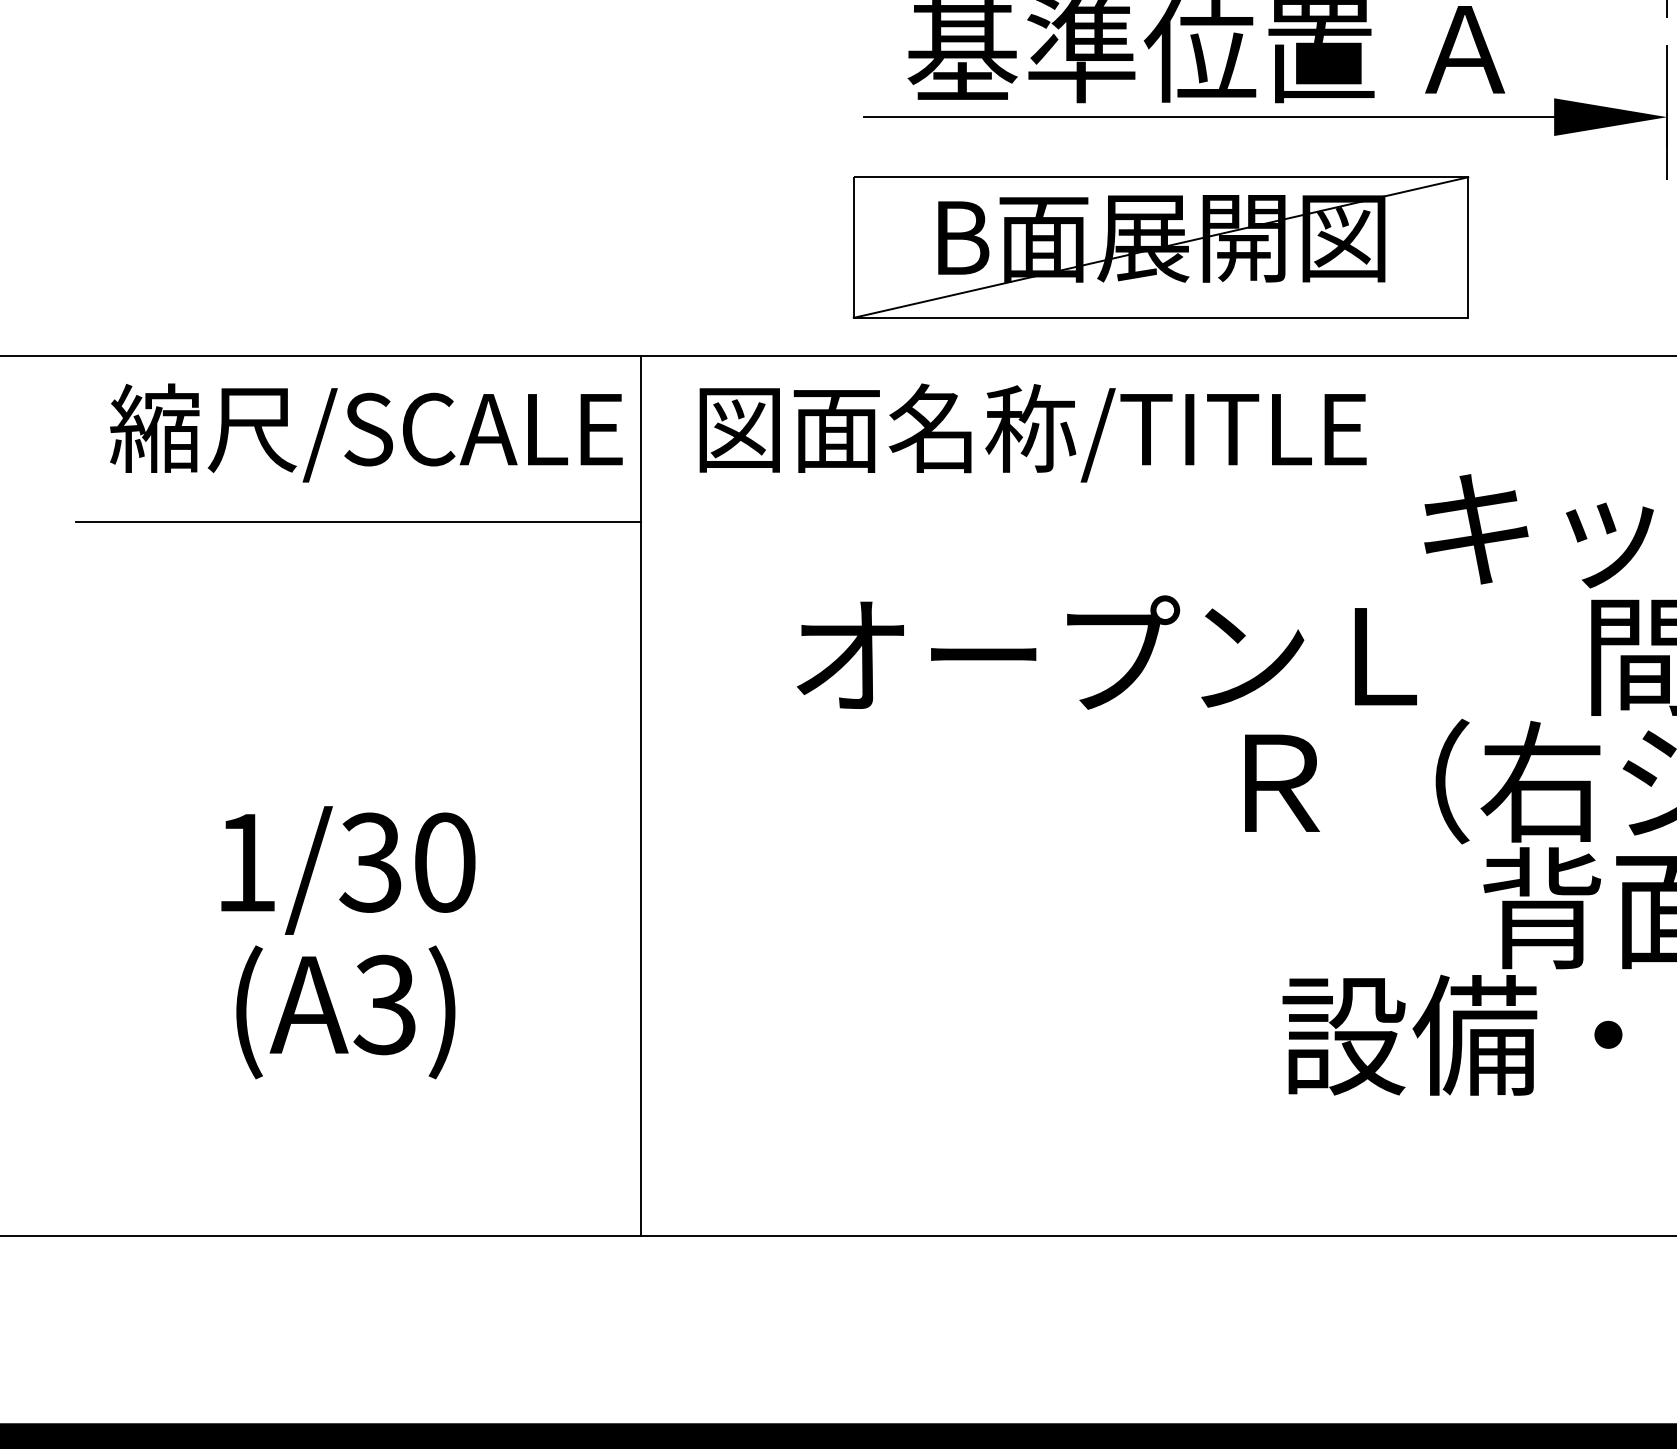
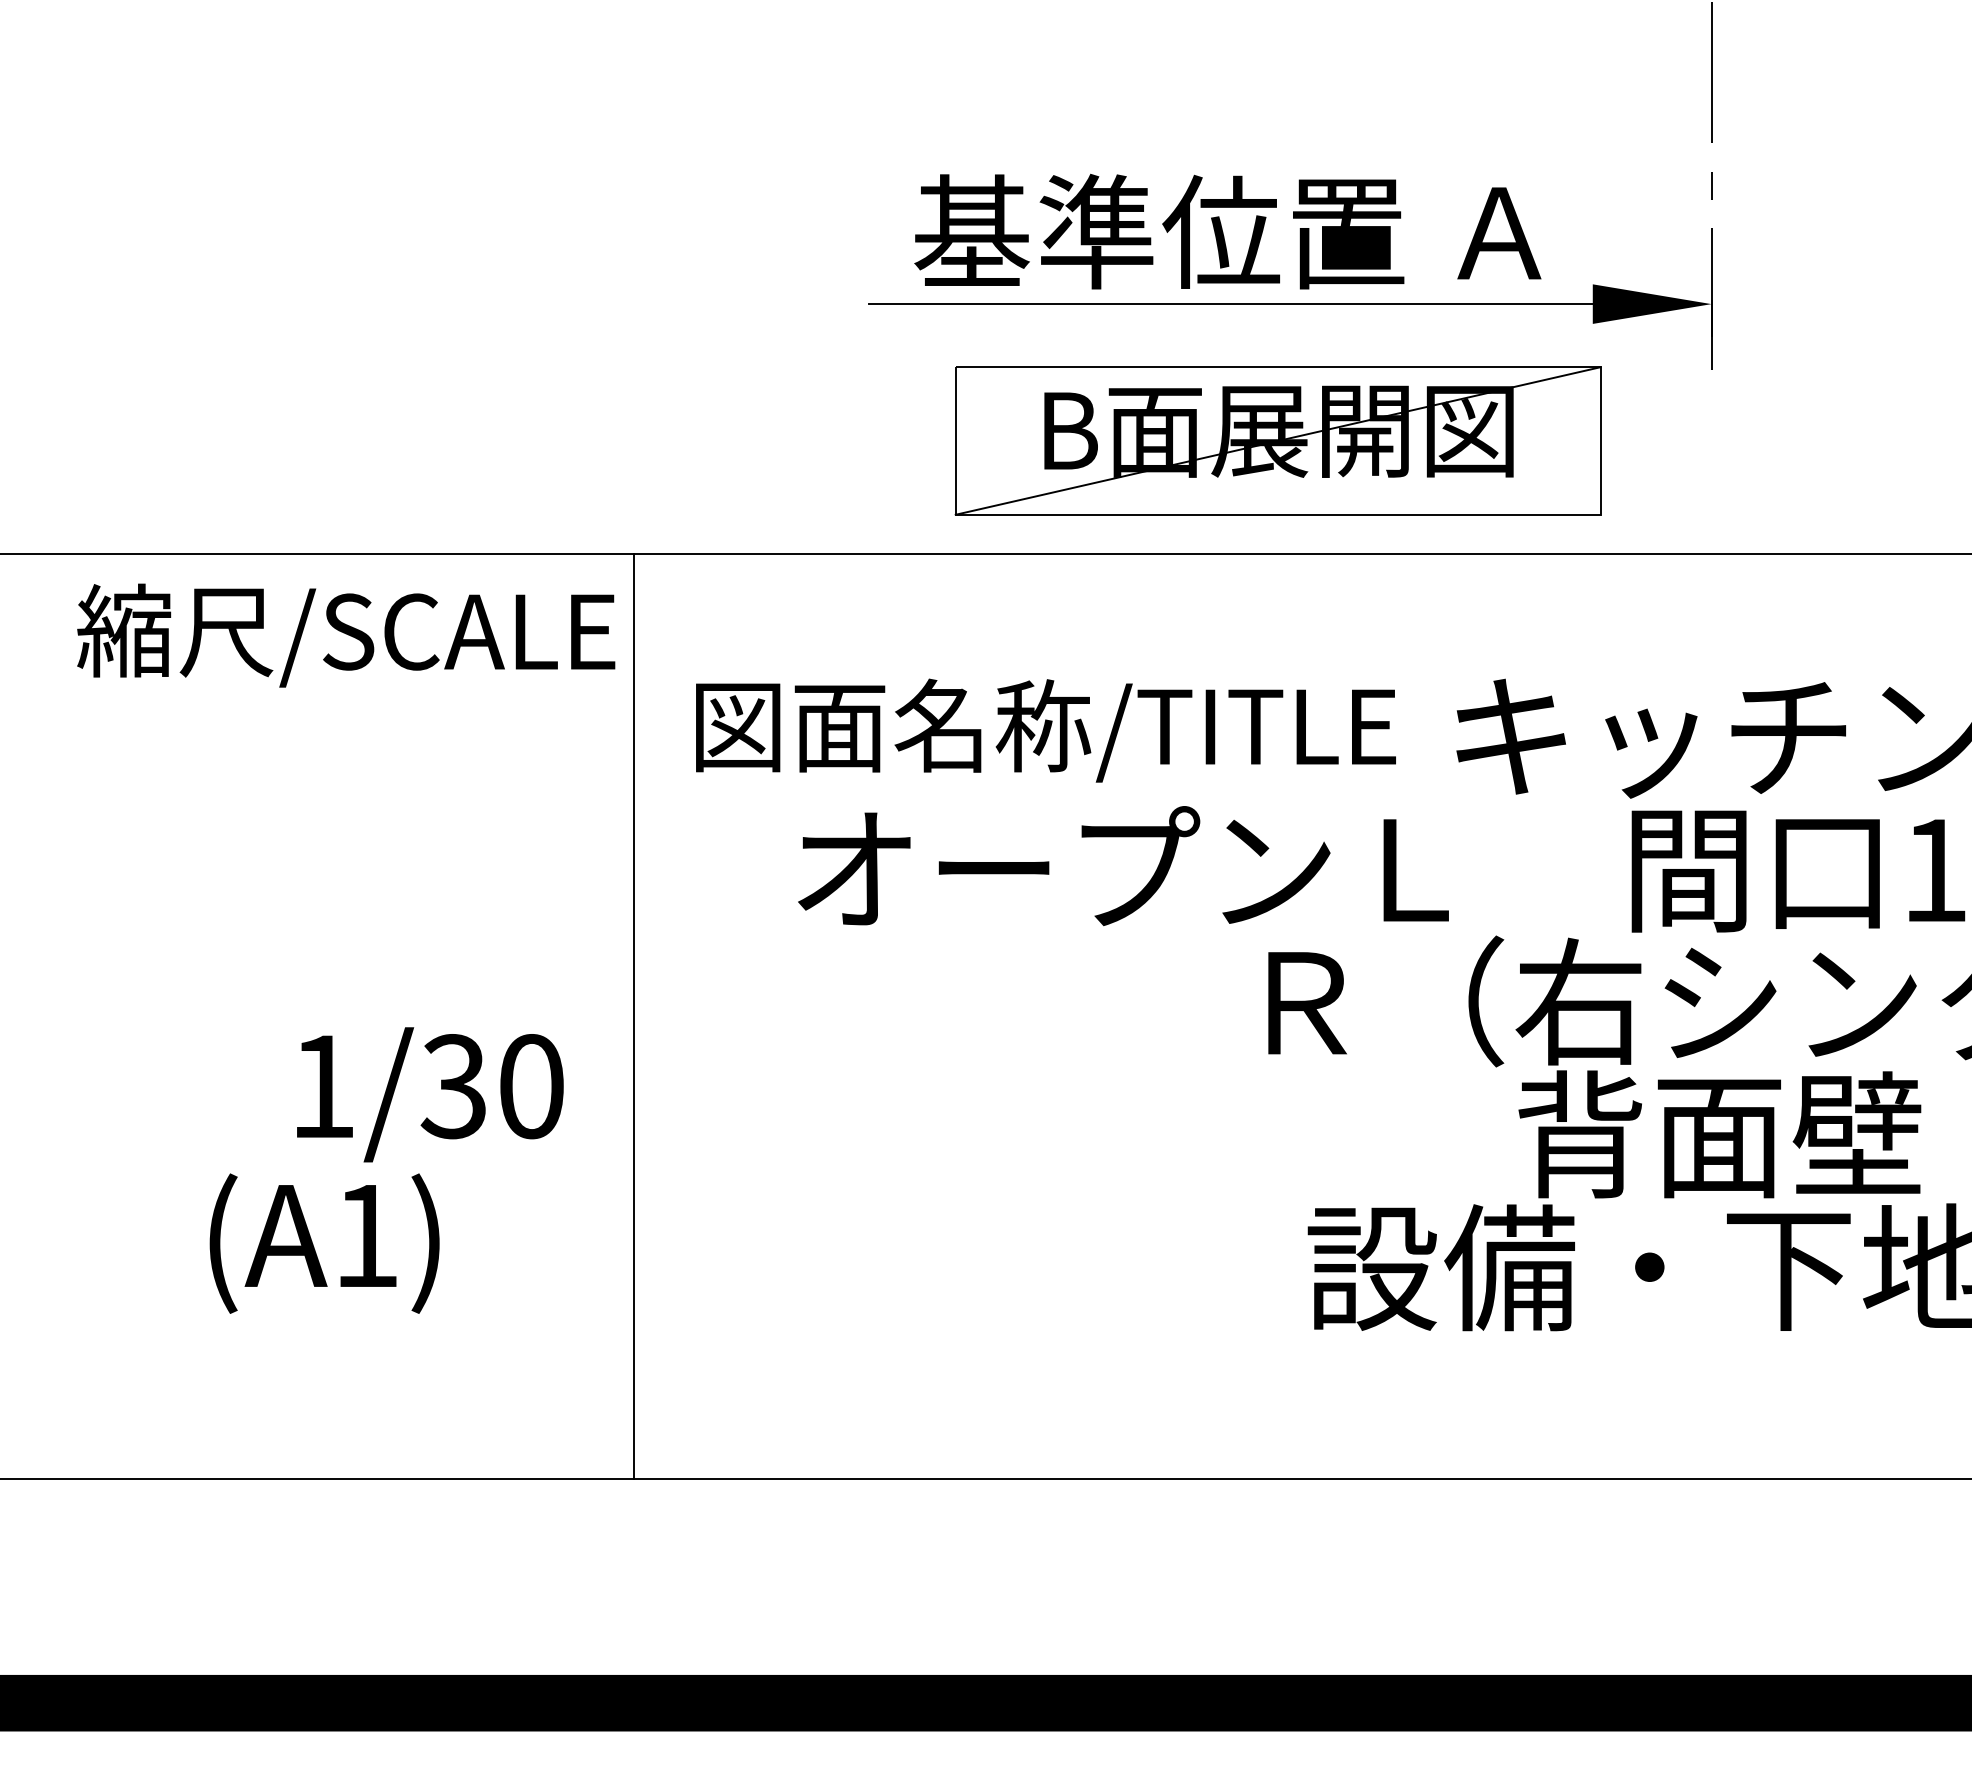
part: (1160, 247) -> (1277, 440), moved
text: (1032, 432) -> (1045, 730), moved
line: (358, 522) -> (337, 729), removed
text: (348, 870) -> (430, 1094), moved
text: (383, 1004) -> (364, 1235), (A3) -> (A1)

